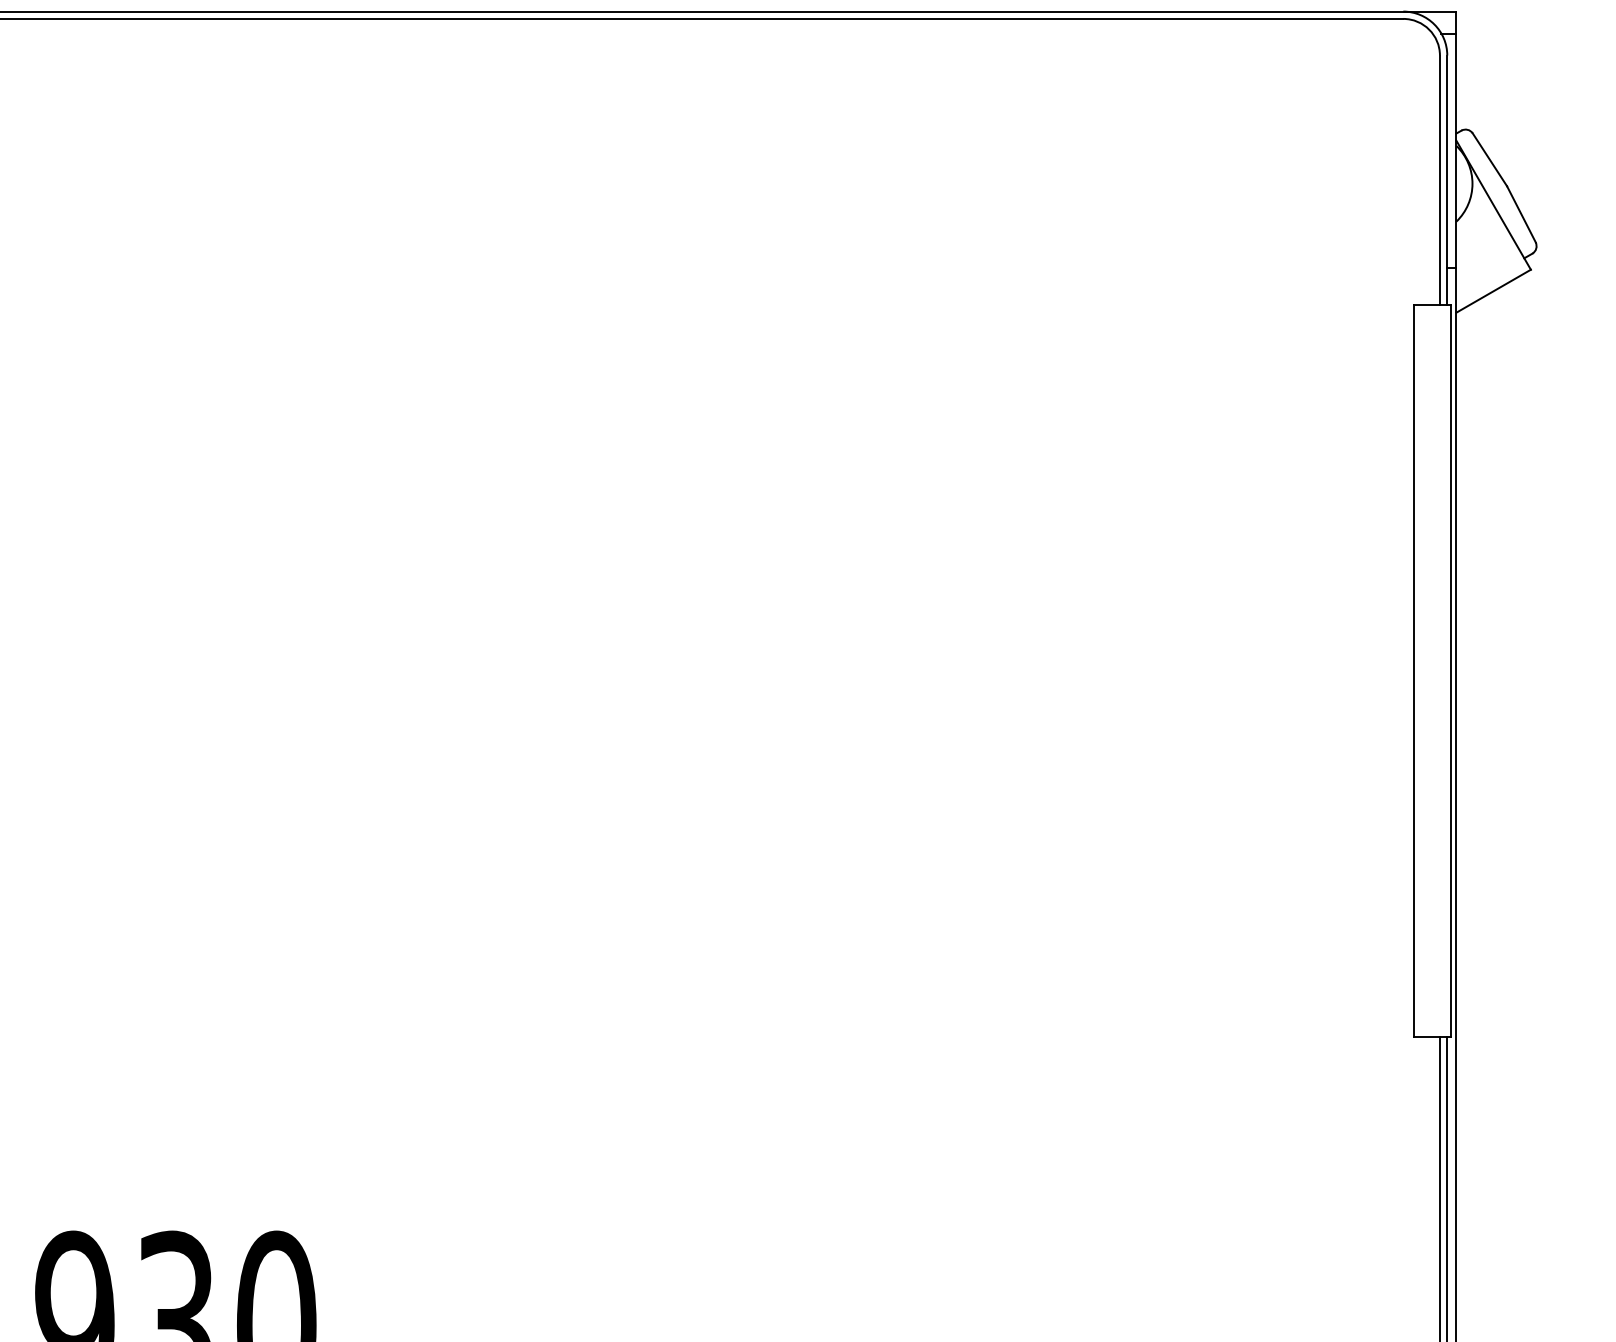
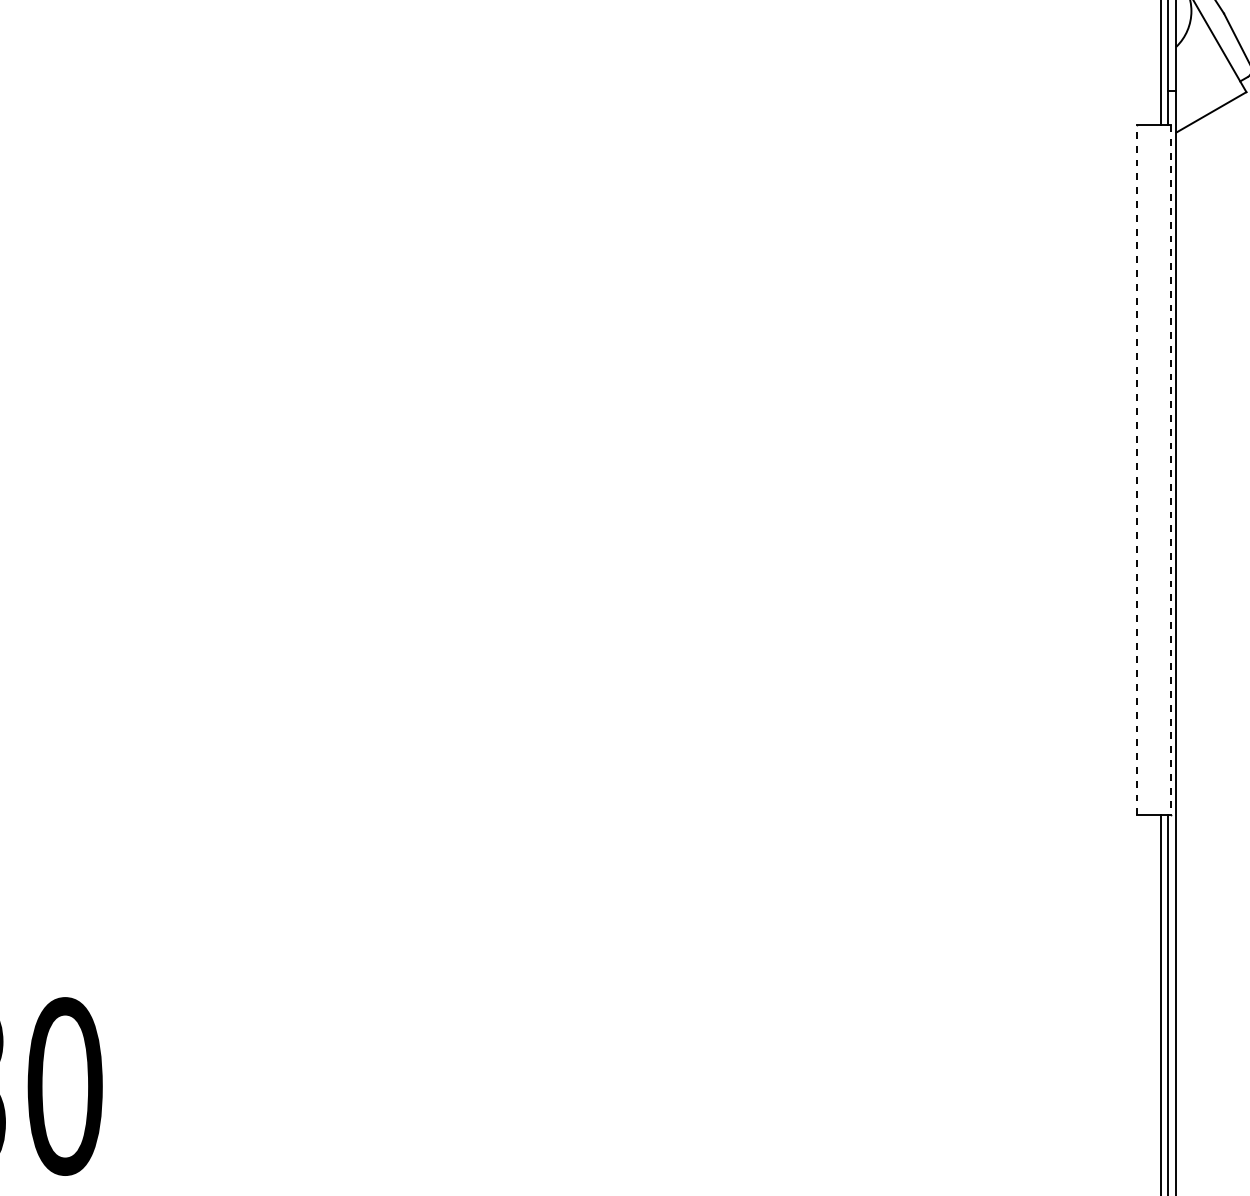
line: (1414, 670) -> (1136, 469), solid -> dashed
line: (1450, 671) -> (1170, 470), solid -> dashed

